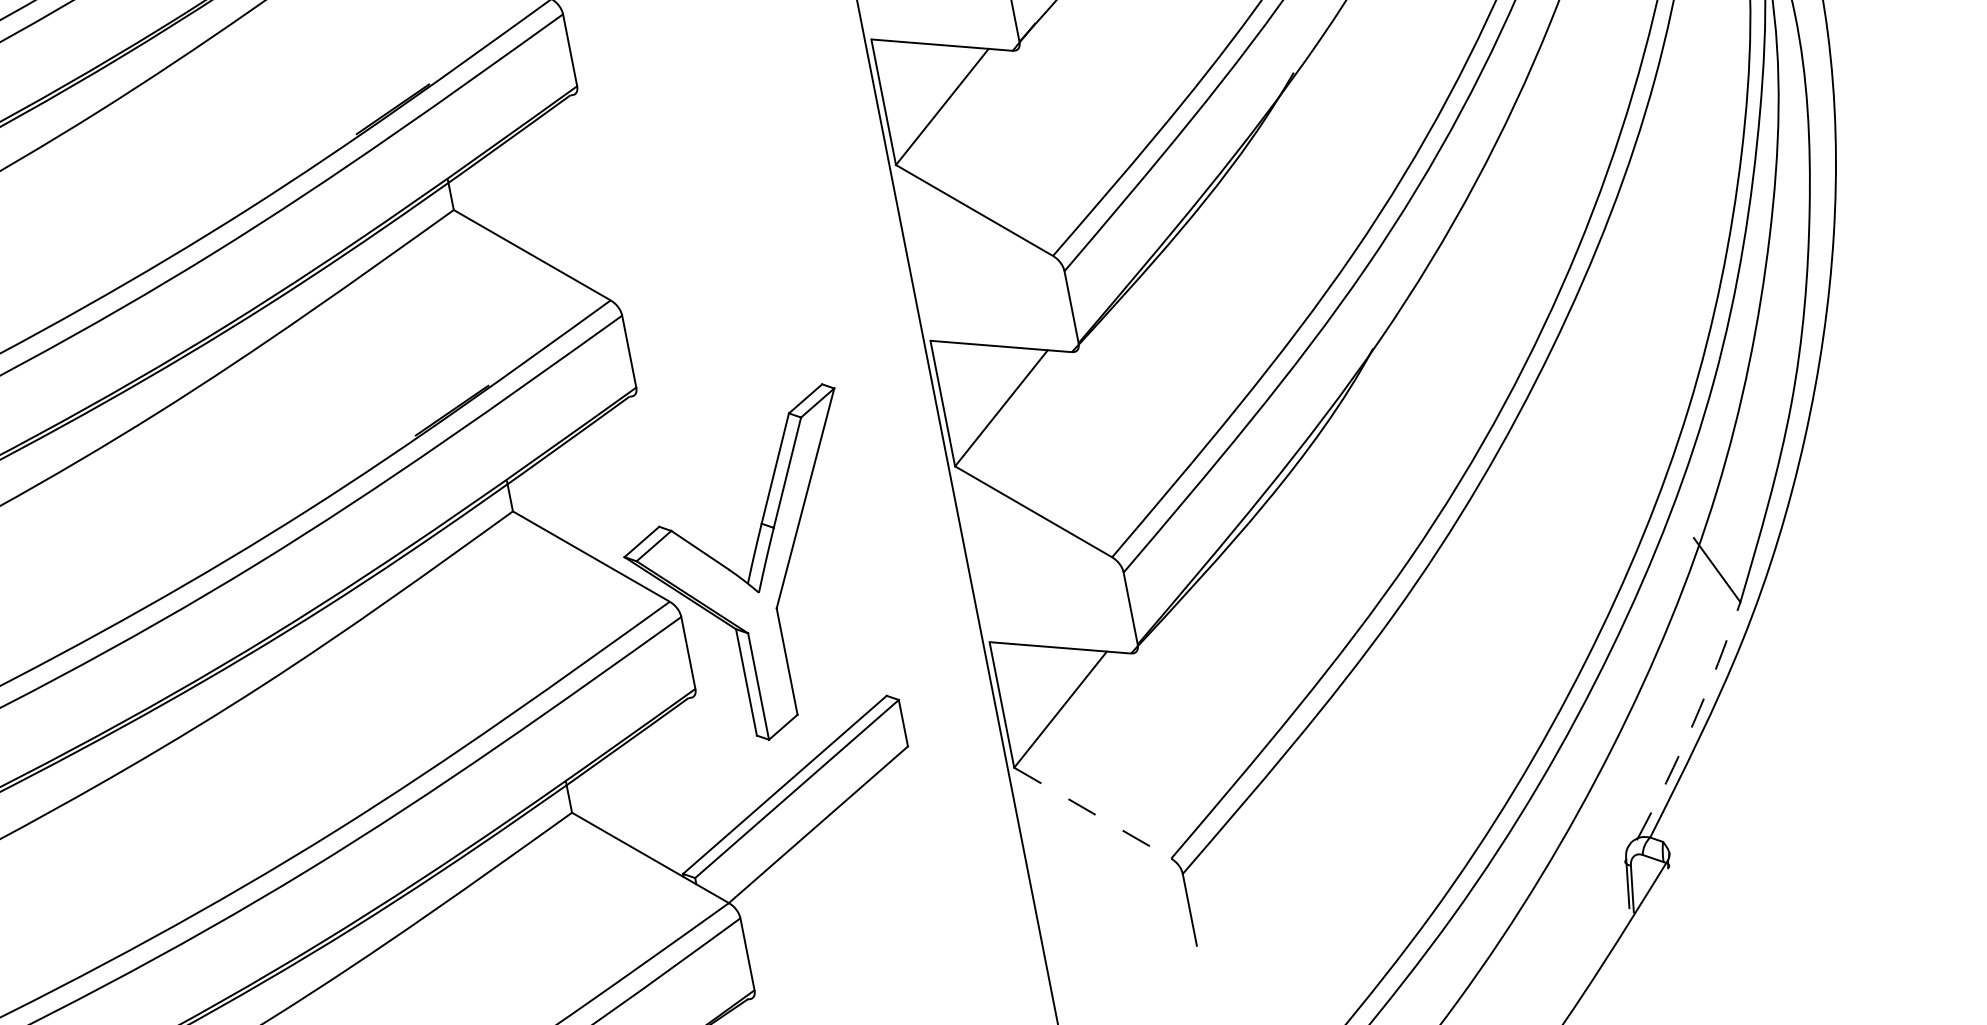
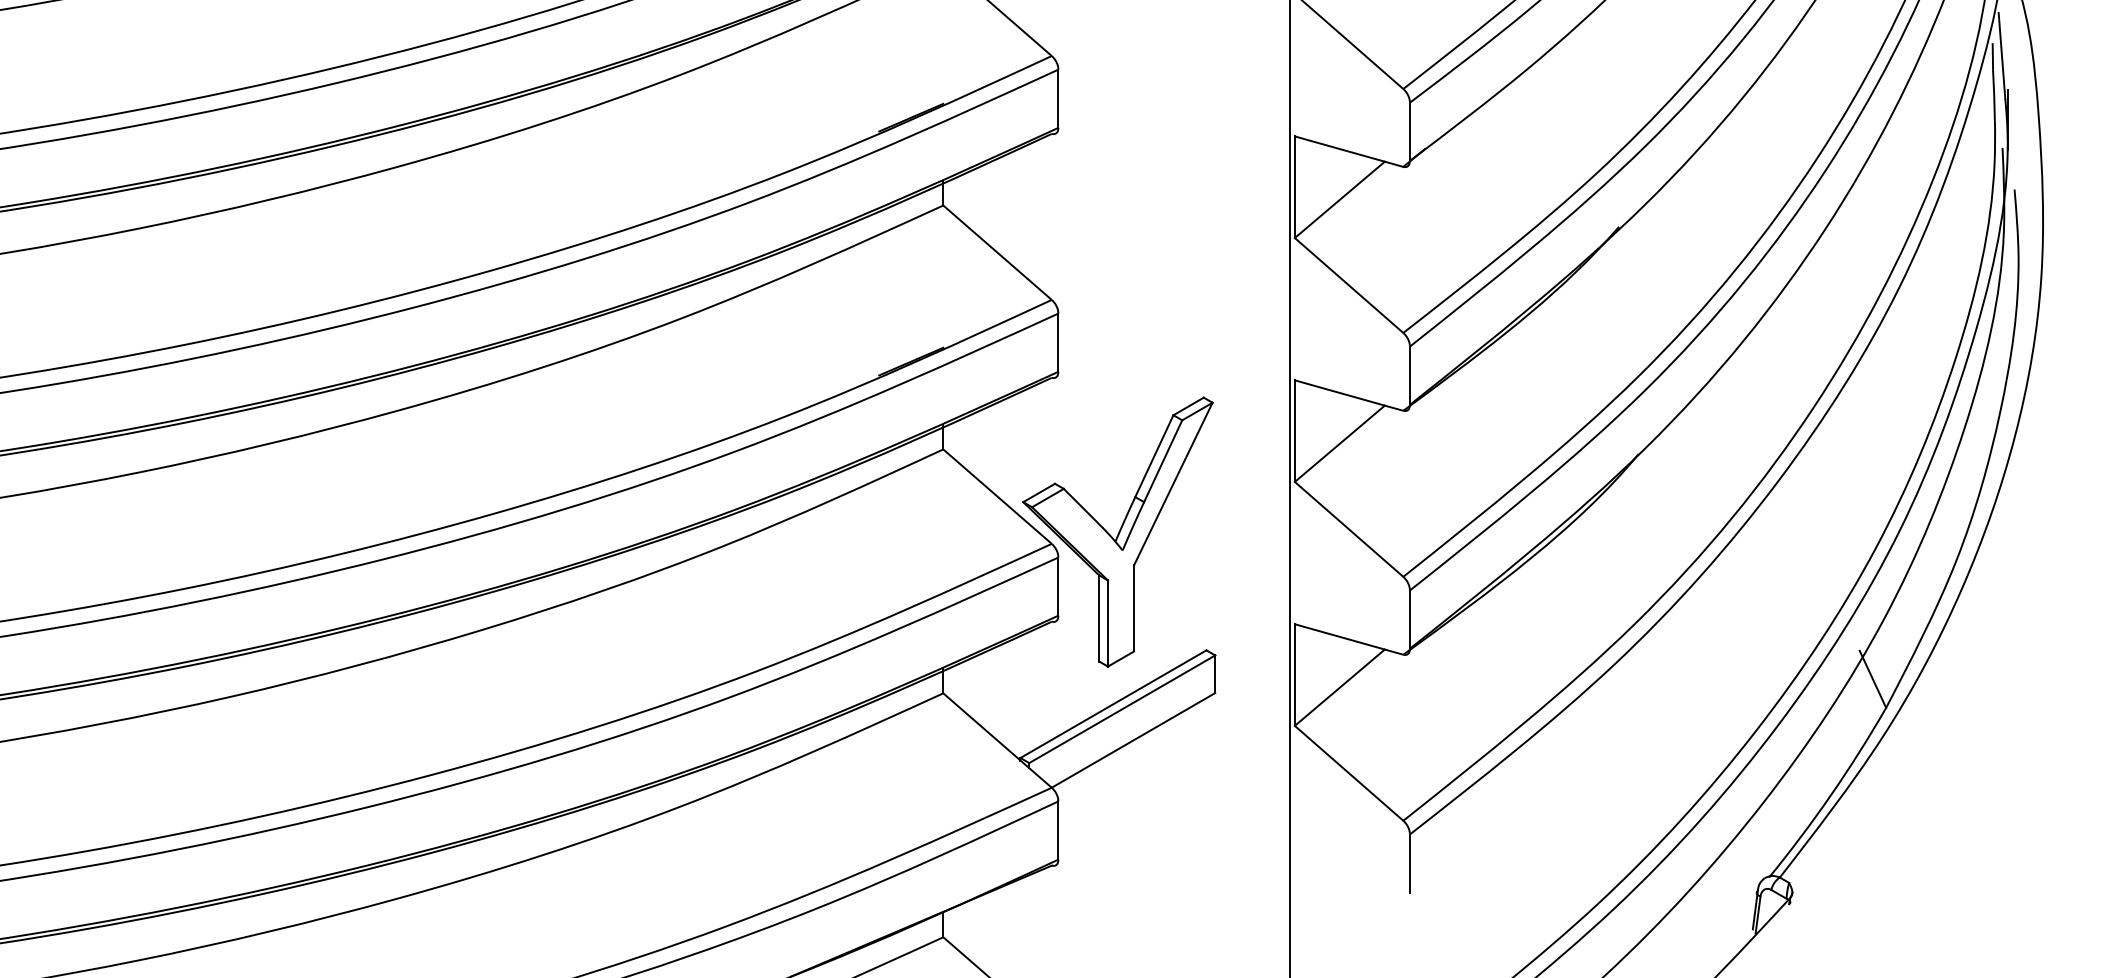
arc: (1694, 723) -> (1831, 795), dashed -> solid
line: (1093, 813) -> (1349, 773), dashed -> solid

